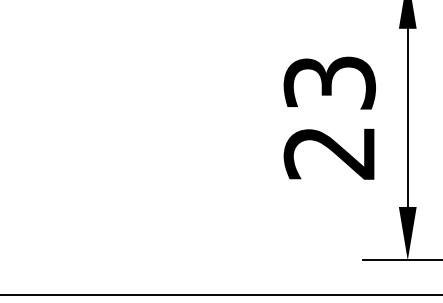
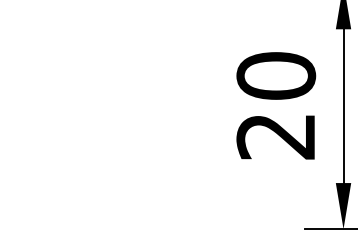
text: (329, 82) -> (275, 75), 23 -> 20

